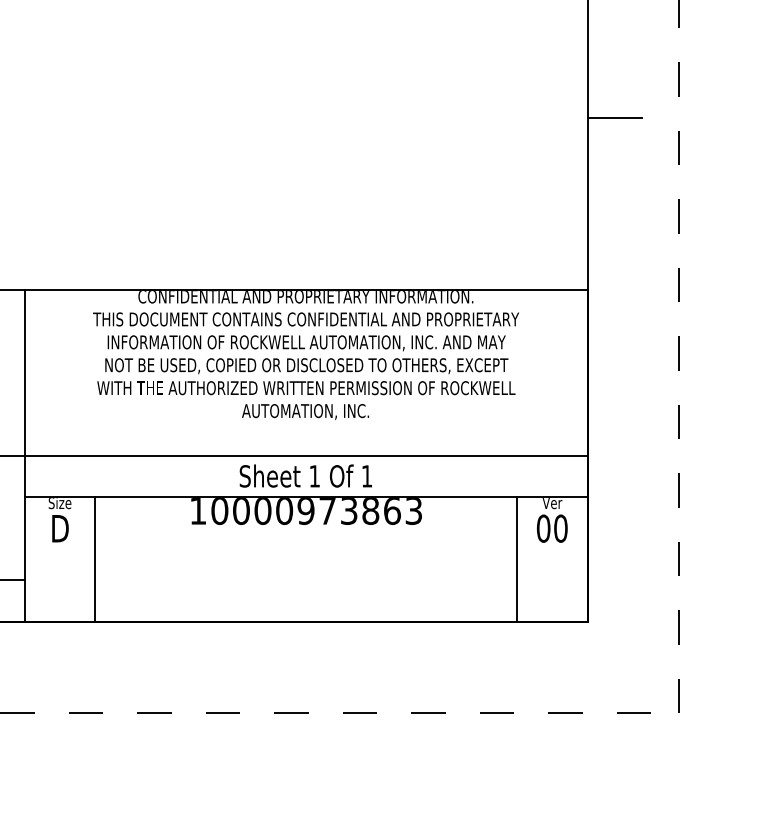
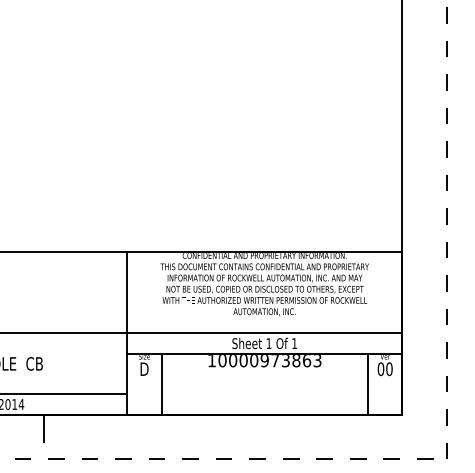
line: (614, 118) -> (415, 168), removed

